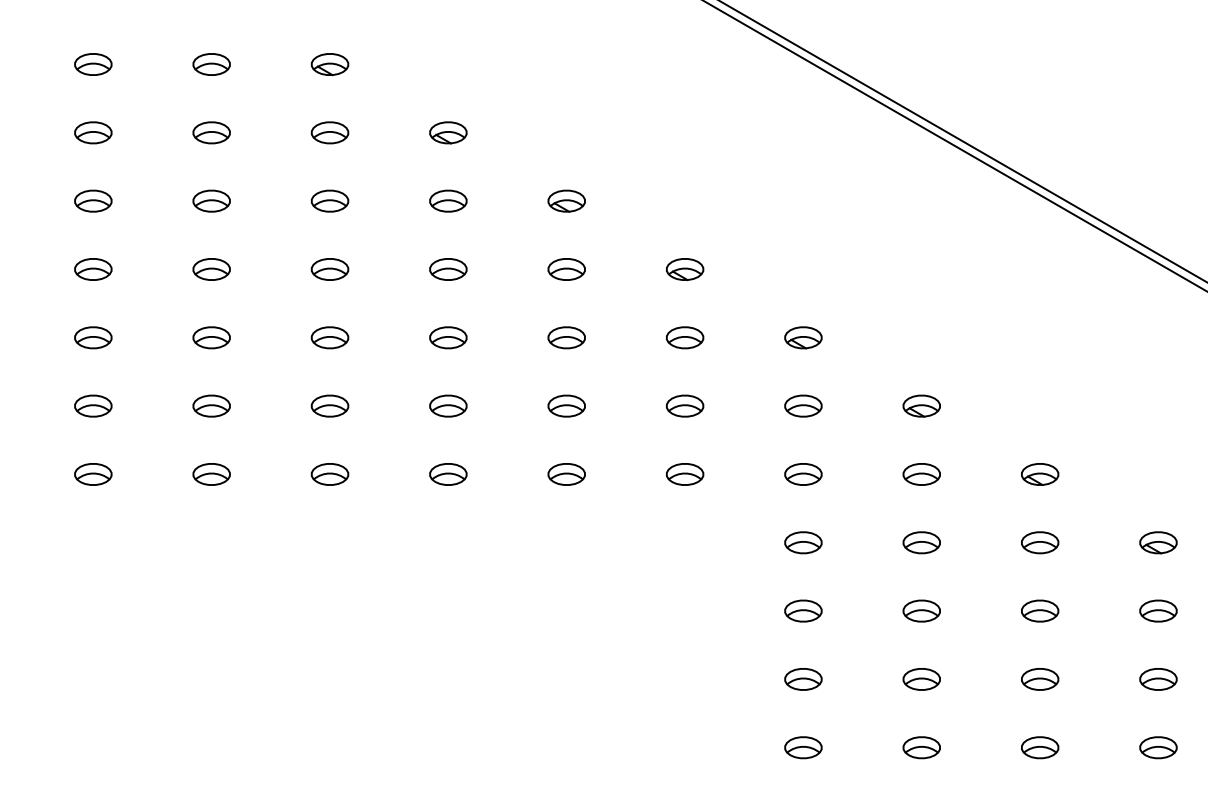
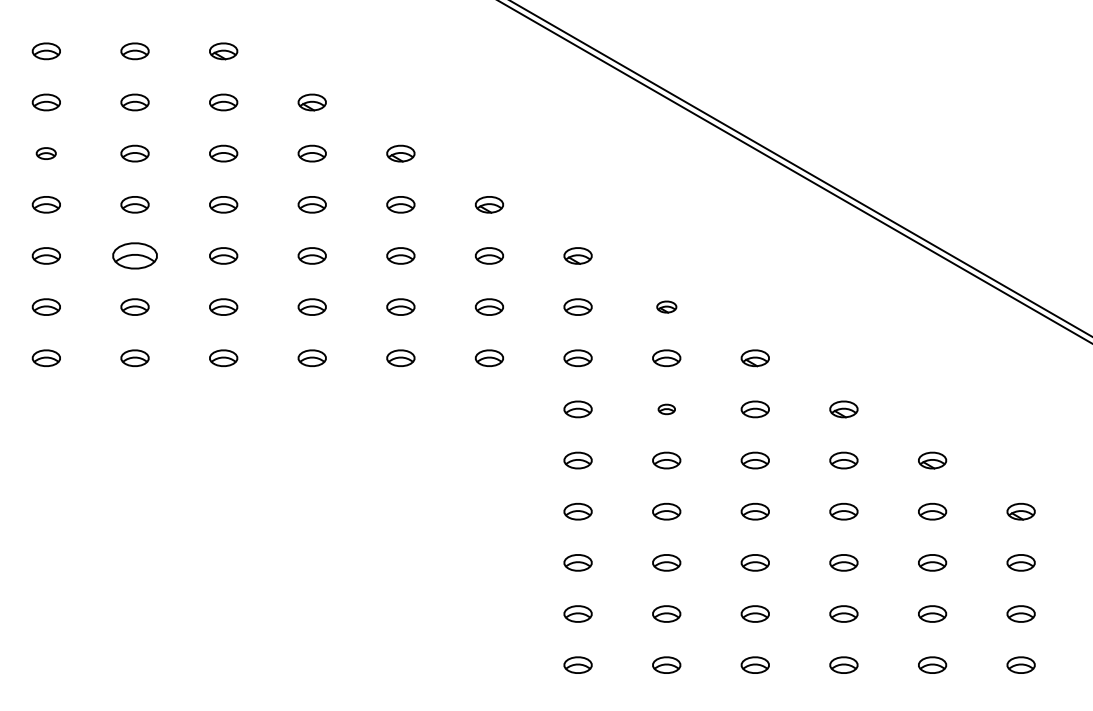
part: (92, 200) -> (45, 153), size x0.7
part: (210, 337) -> (134, 255), size x1.6
part: (921, 405) -> (666, 306), size x0.7
part: (921, 542) -> (666, 409), size x0.6

